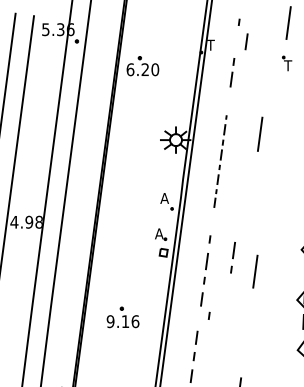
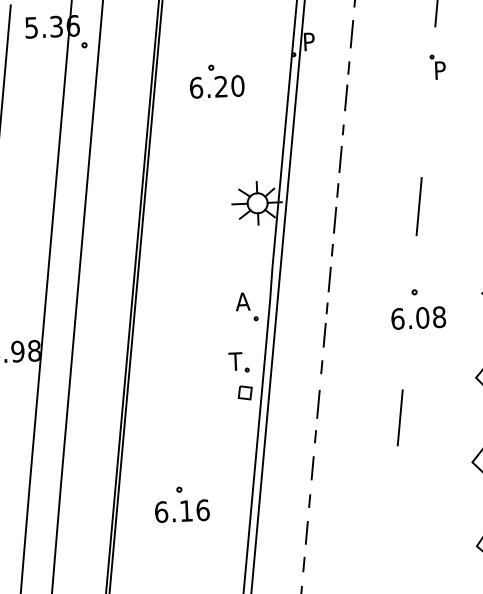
line: (246, 41) -> (351, 33), moved
text: (210, 44) -> (308, 40), T -> P
text: (288, 65) -> (440, 70), T -> P
part: (142, 66) -> (216, 81), moved
line: (260, 133) -> (419, 205), moved
part: (220, 161) -> (333, 235), size x1.43
part: (268, 207) -> (417, 309), added
text: (158, 233) -> (235, 360), A -> T
part: (232, 257) -> (360, 395), removed
line: (208, 315) -> (308, 500), moved
text: (110, 321) -> (161, 511), 9.16 -> 6.16

